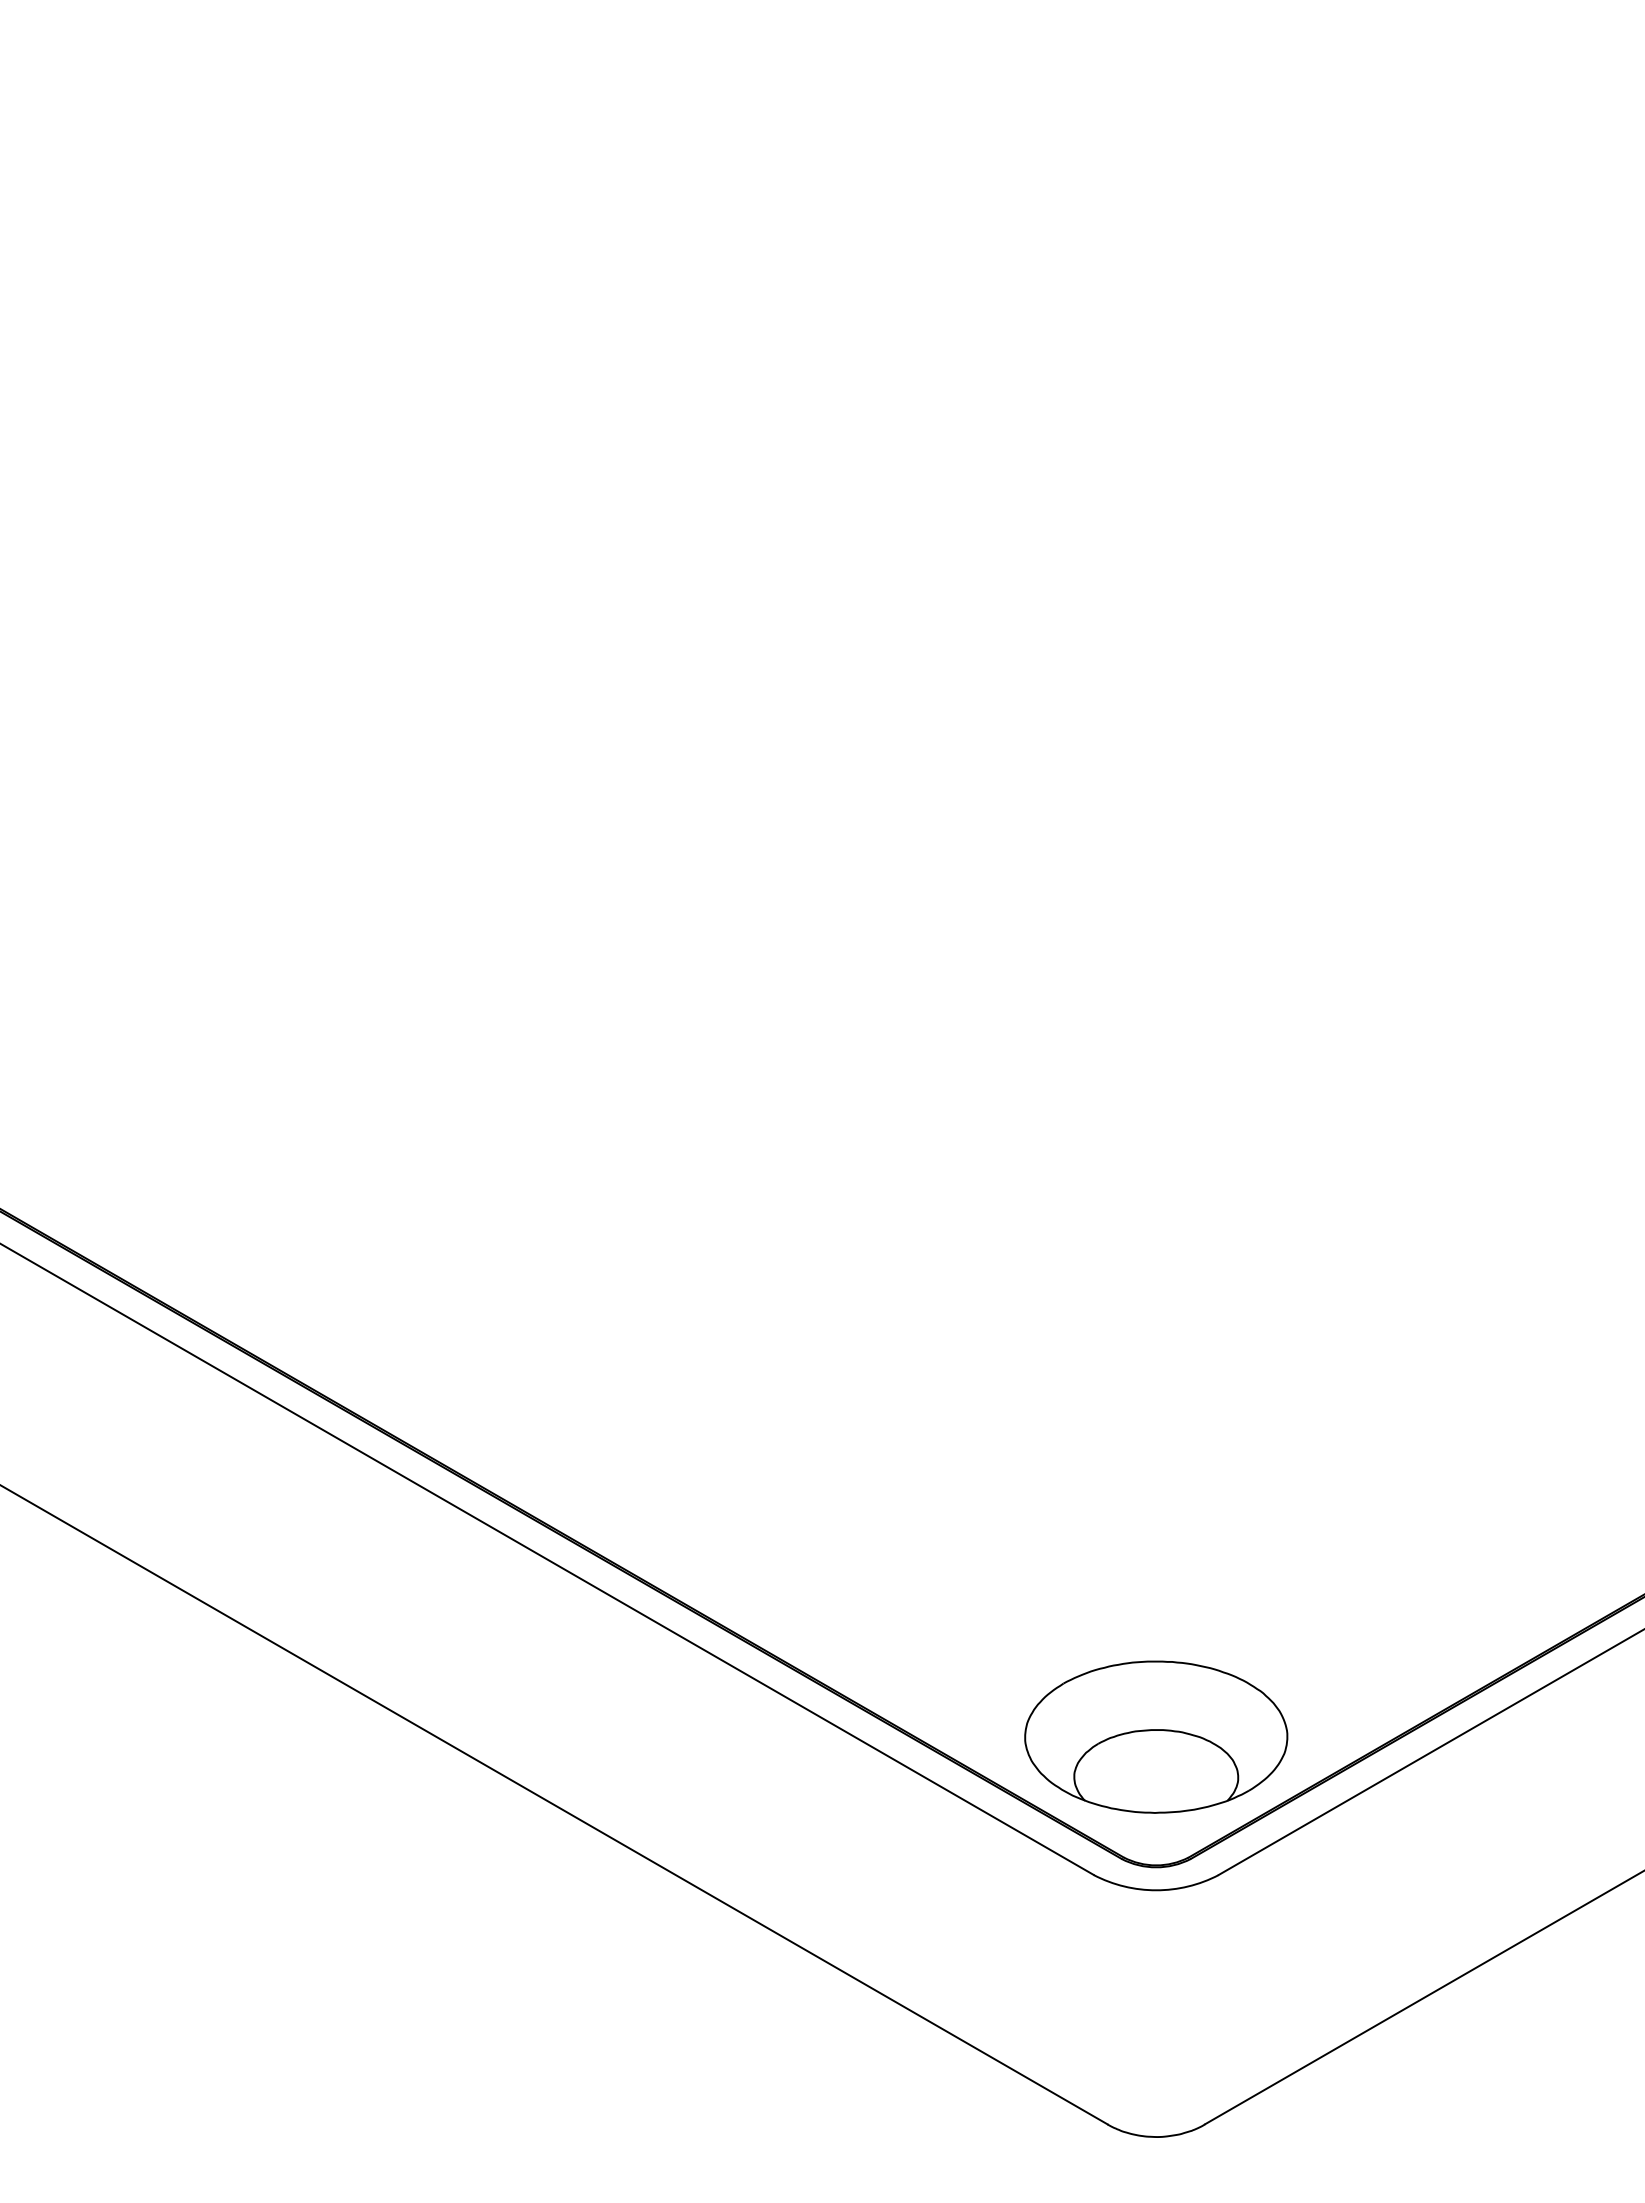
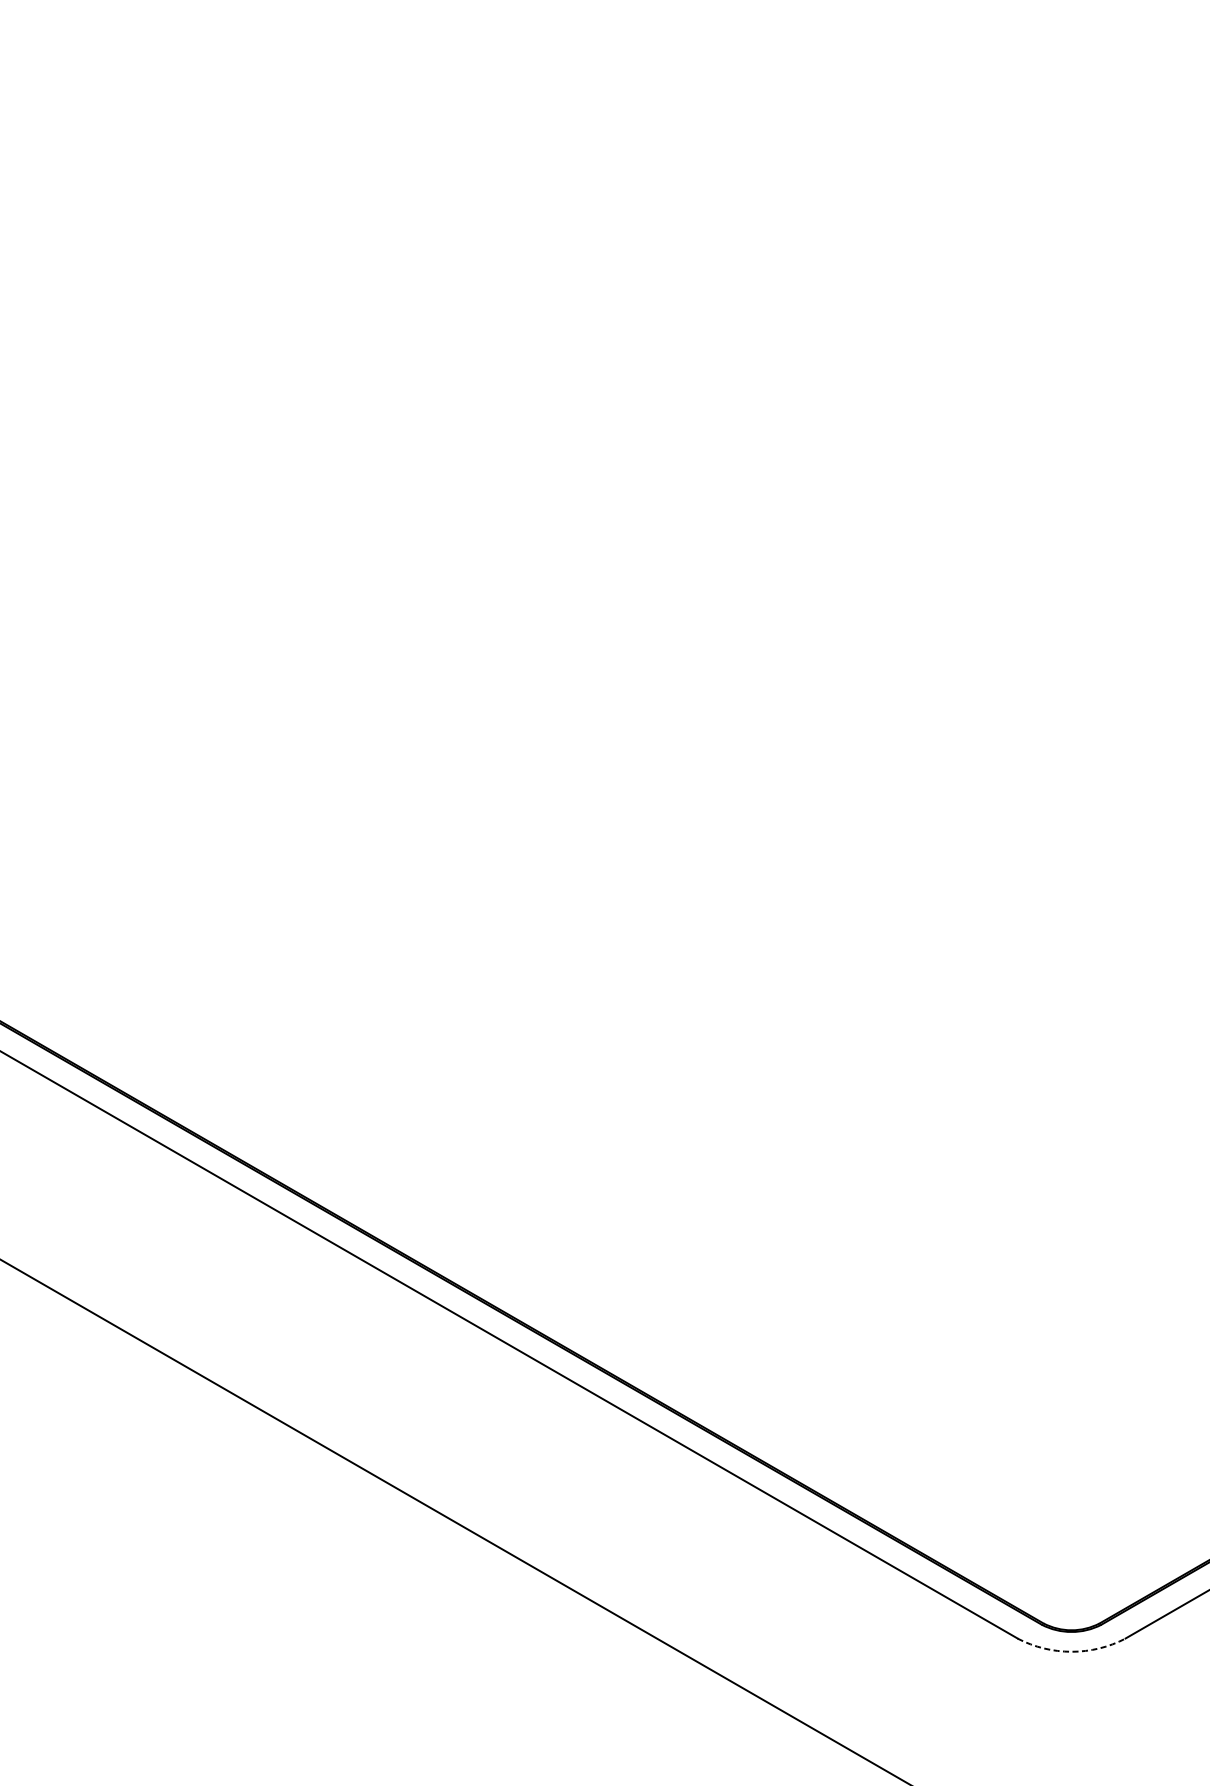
part: (1156, 1736) -> (1071, 1519), removed
arc: (1156, 1890) -> (1071, 1651), solid -> dashed

